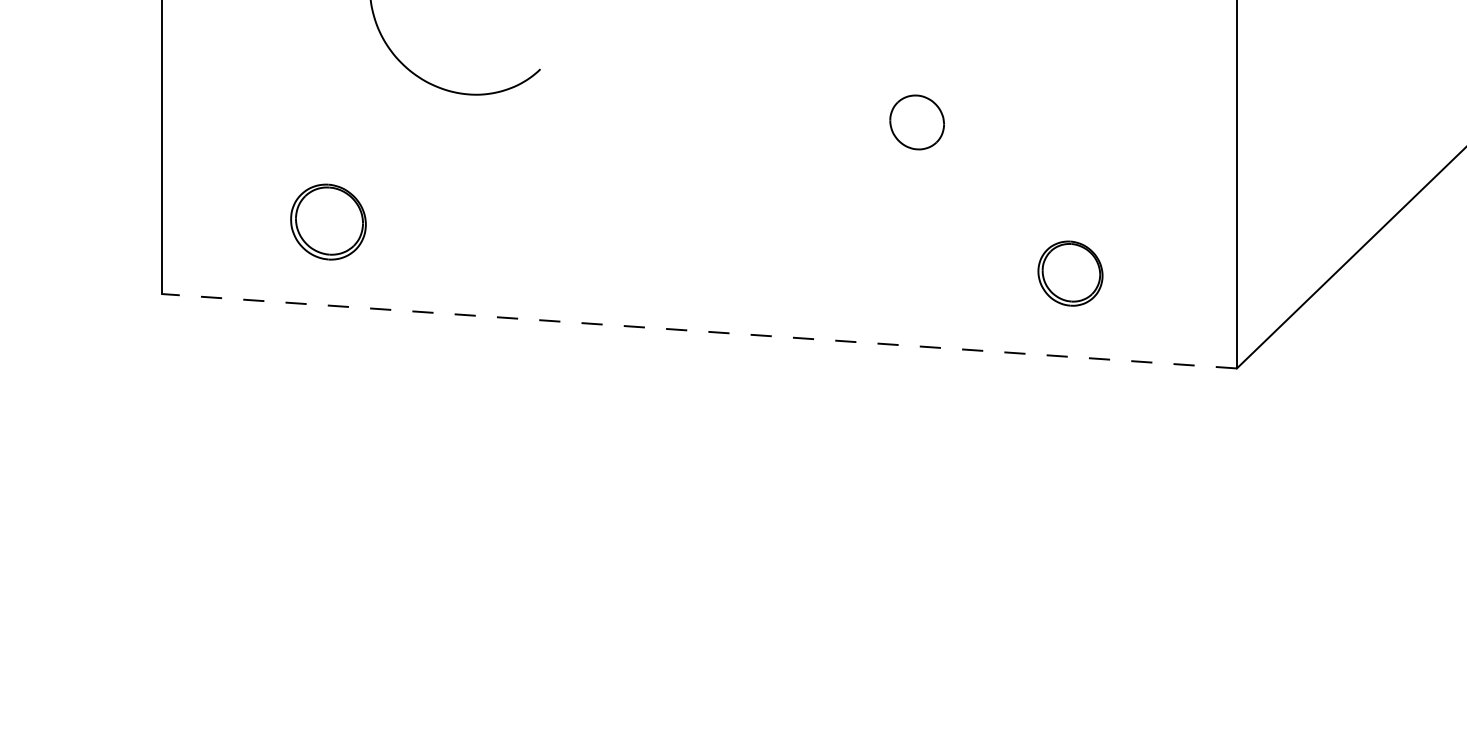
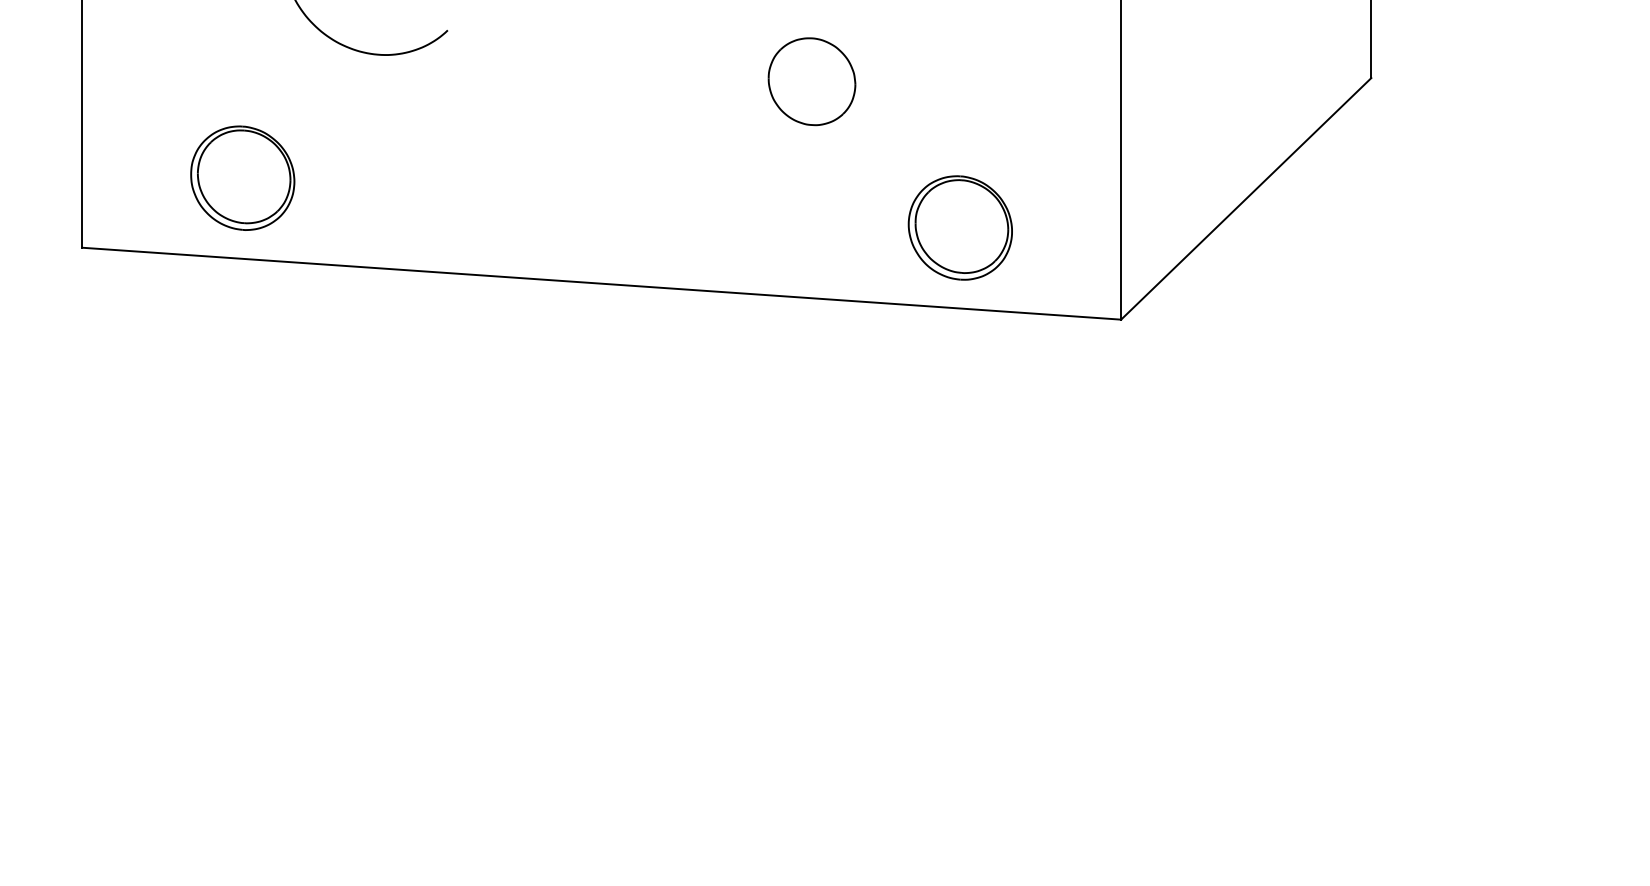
part: (916, 122) -> (811, 81), size x1.67
part: (328, 221) -> (242, 177), size x1.43
part: (1069, 273) -> (959, 227), size x1.67
line: (699, 331) -> (601, 283), dashed -> solid

